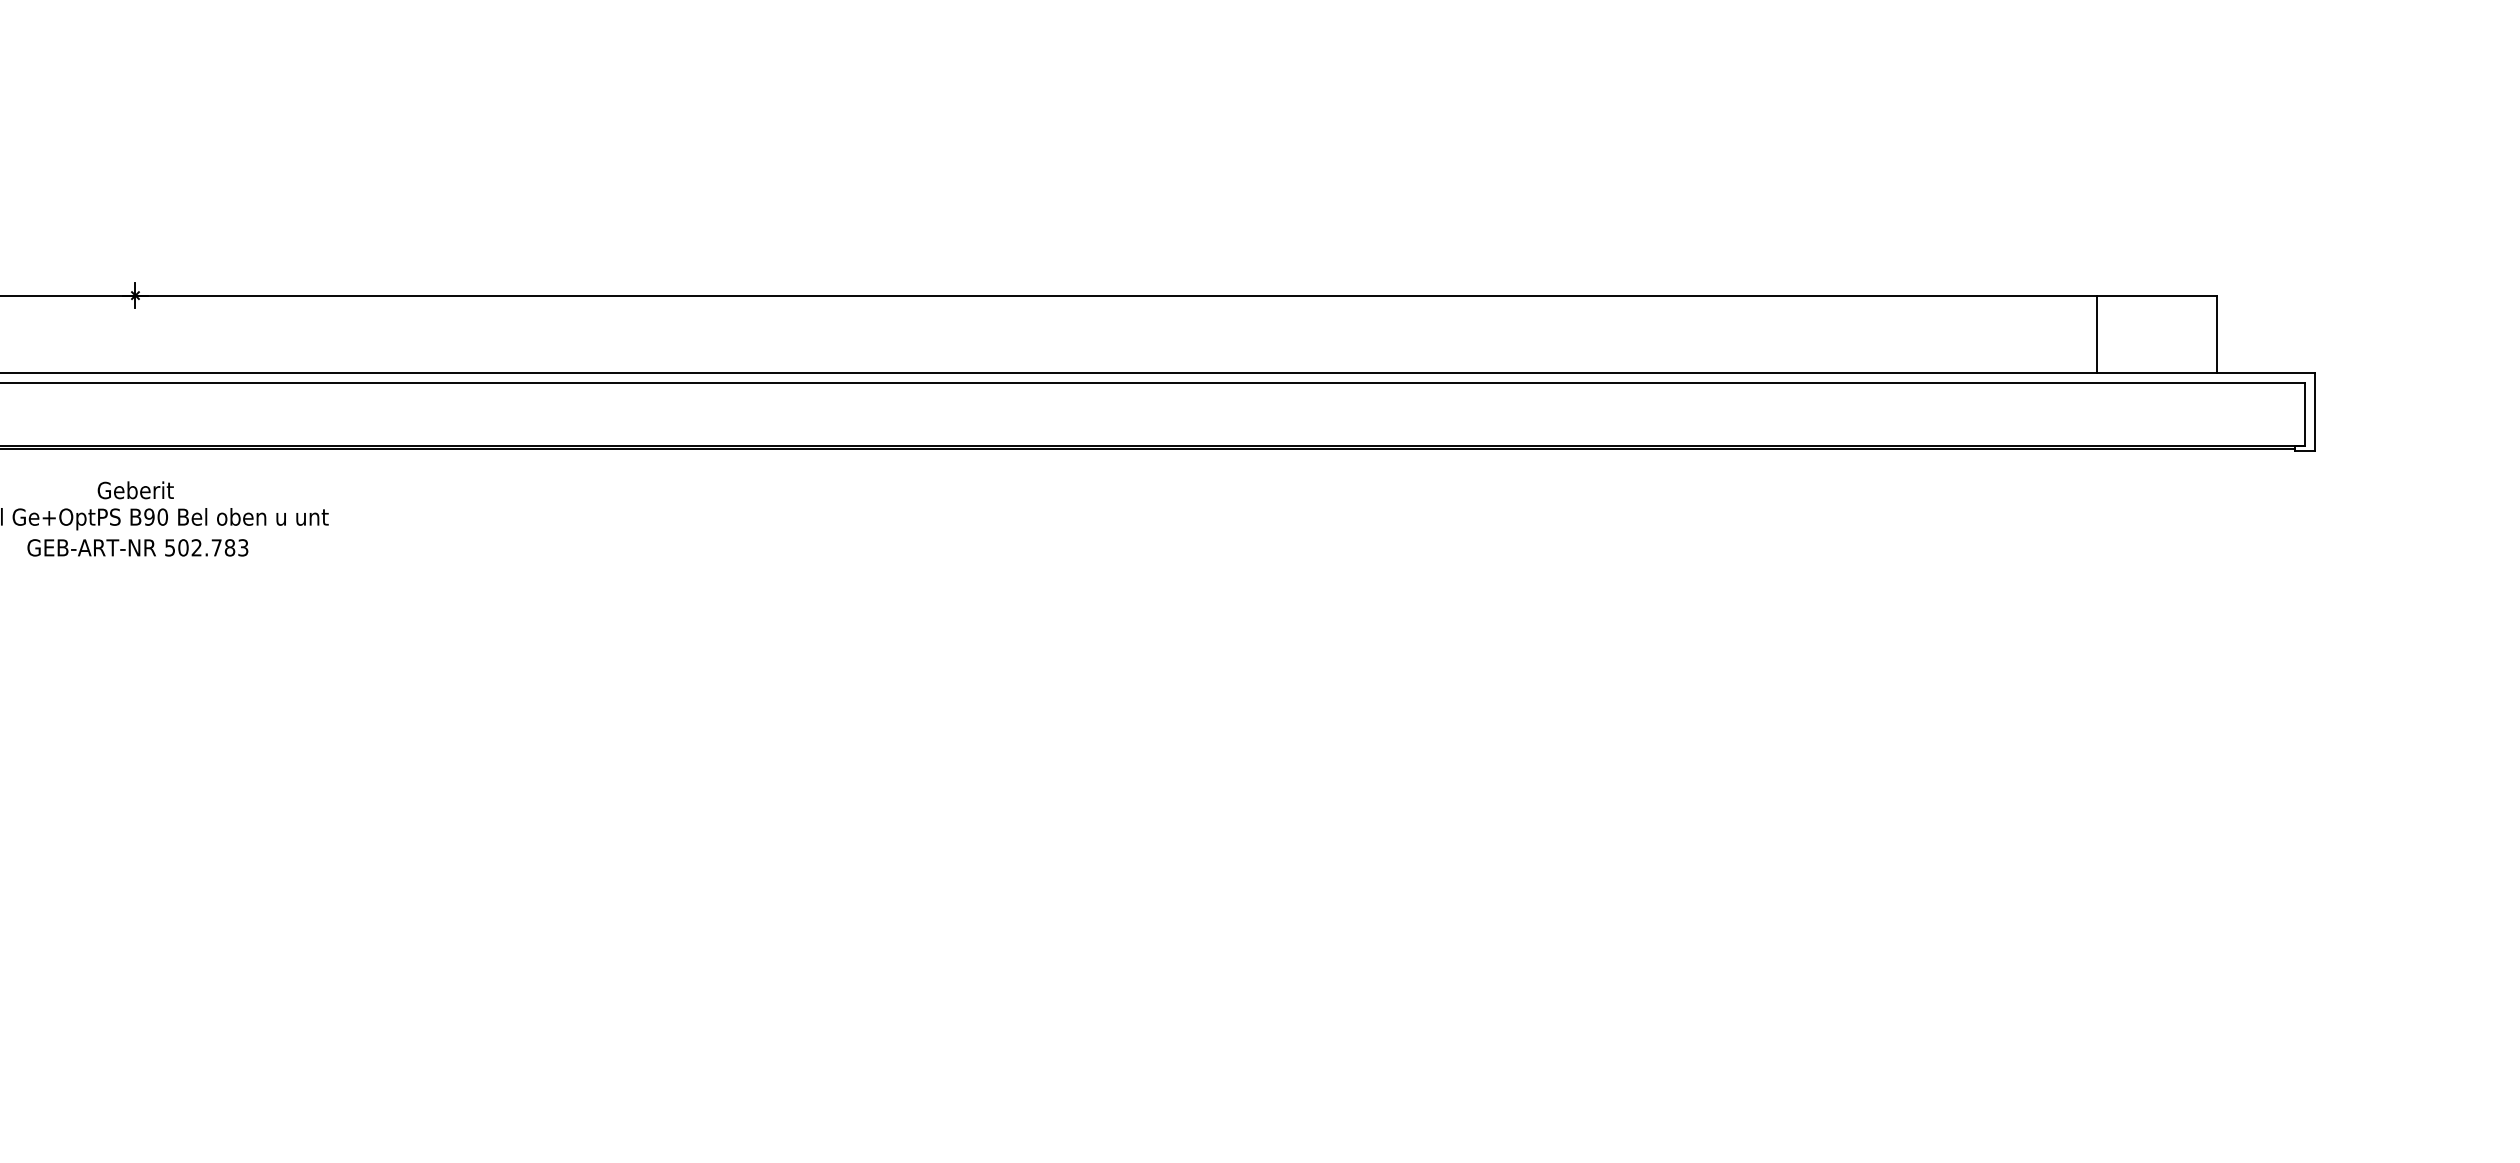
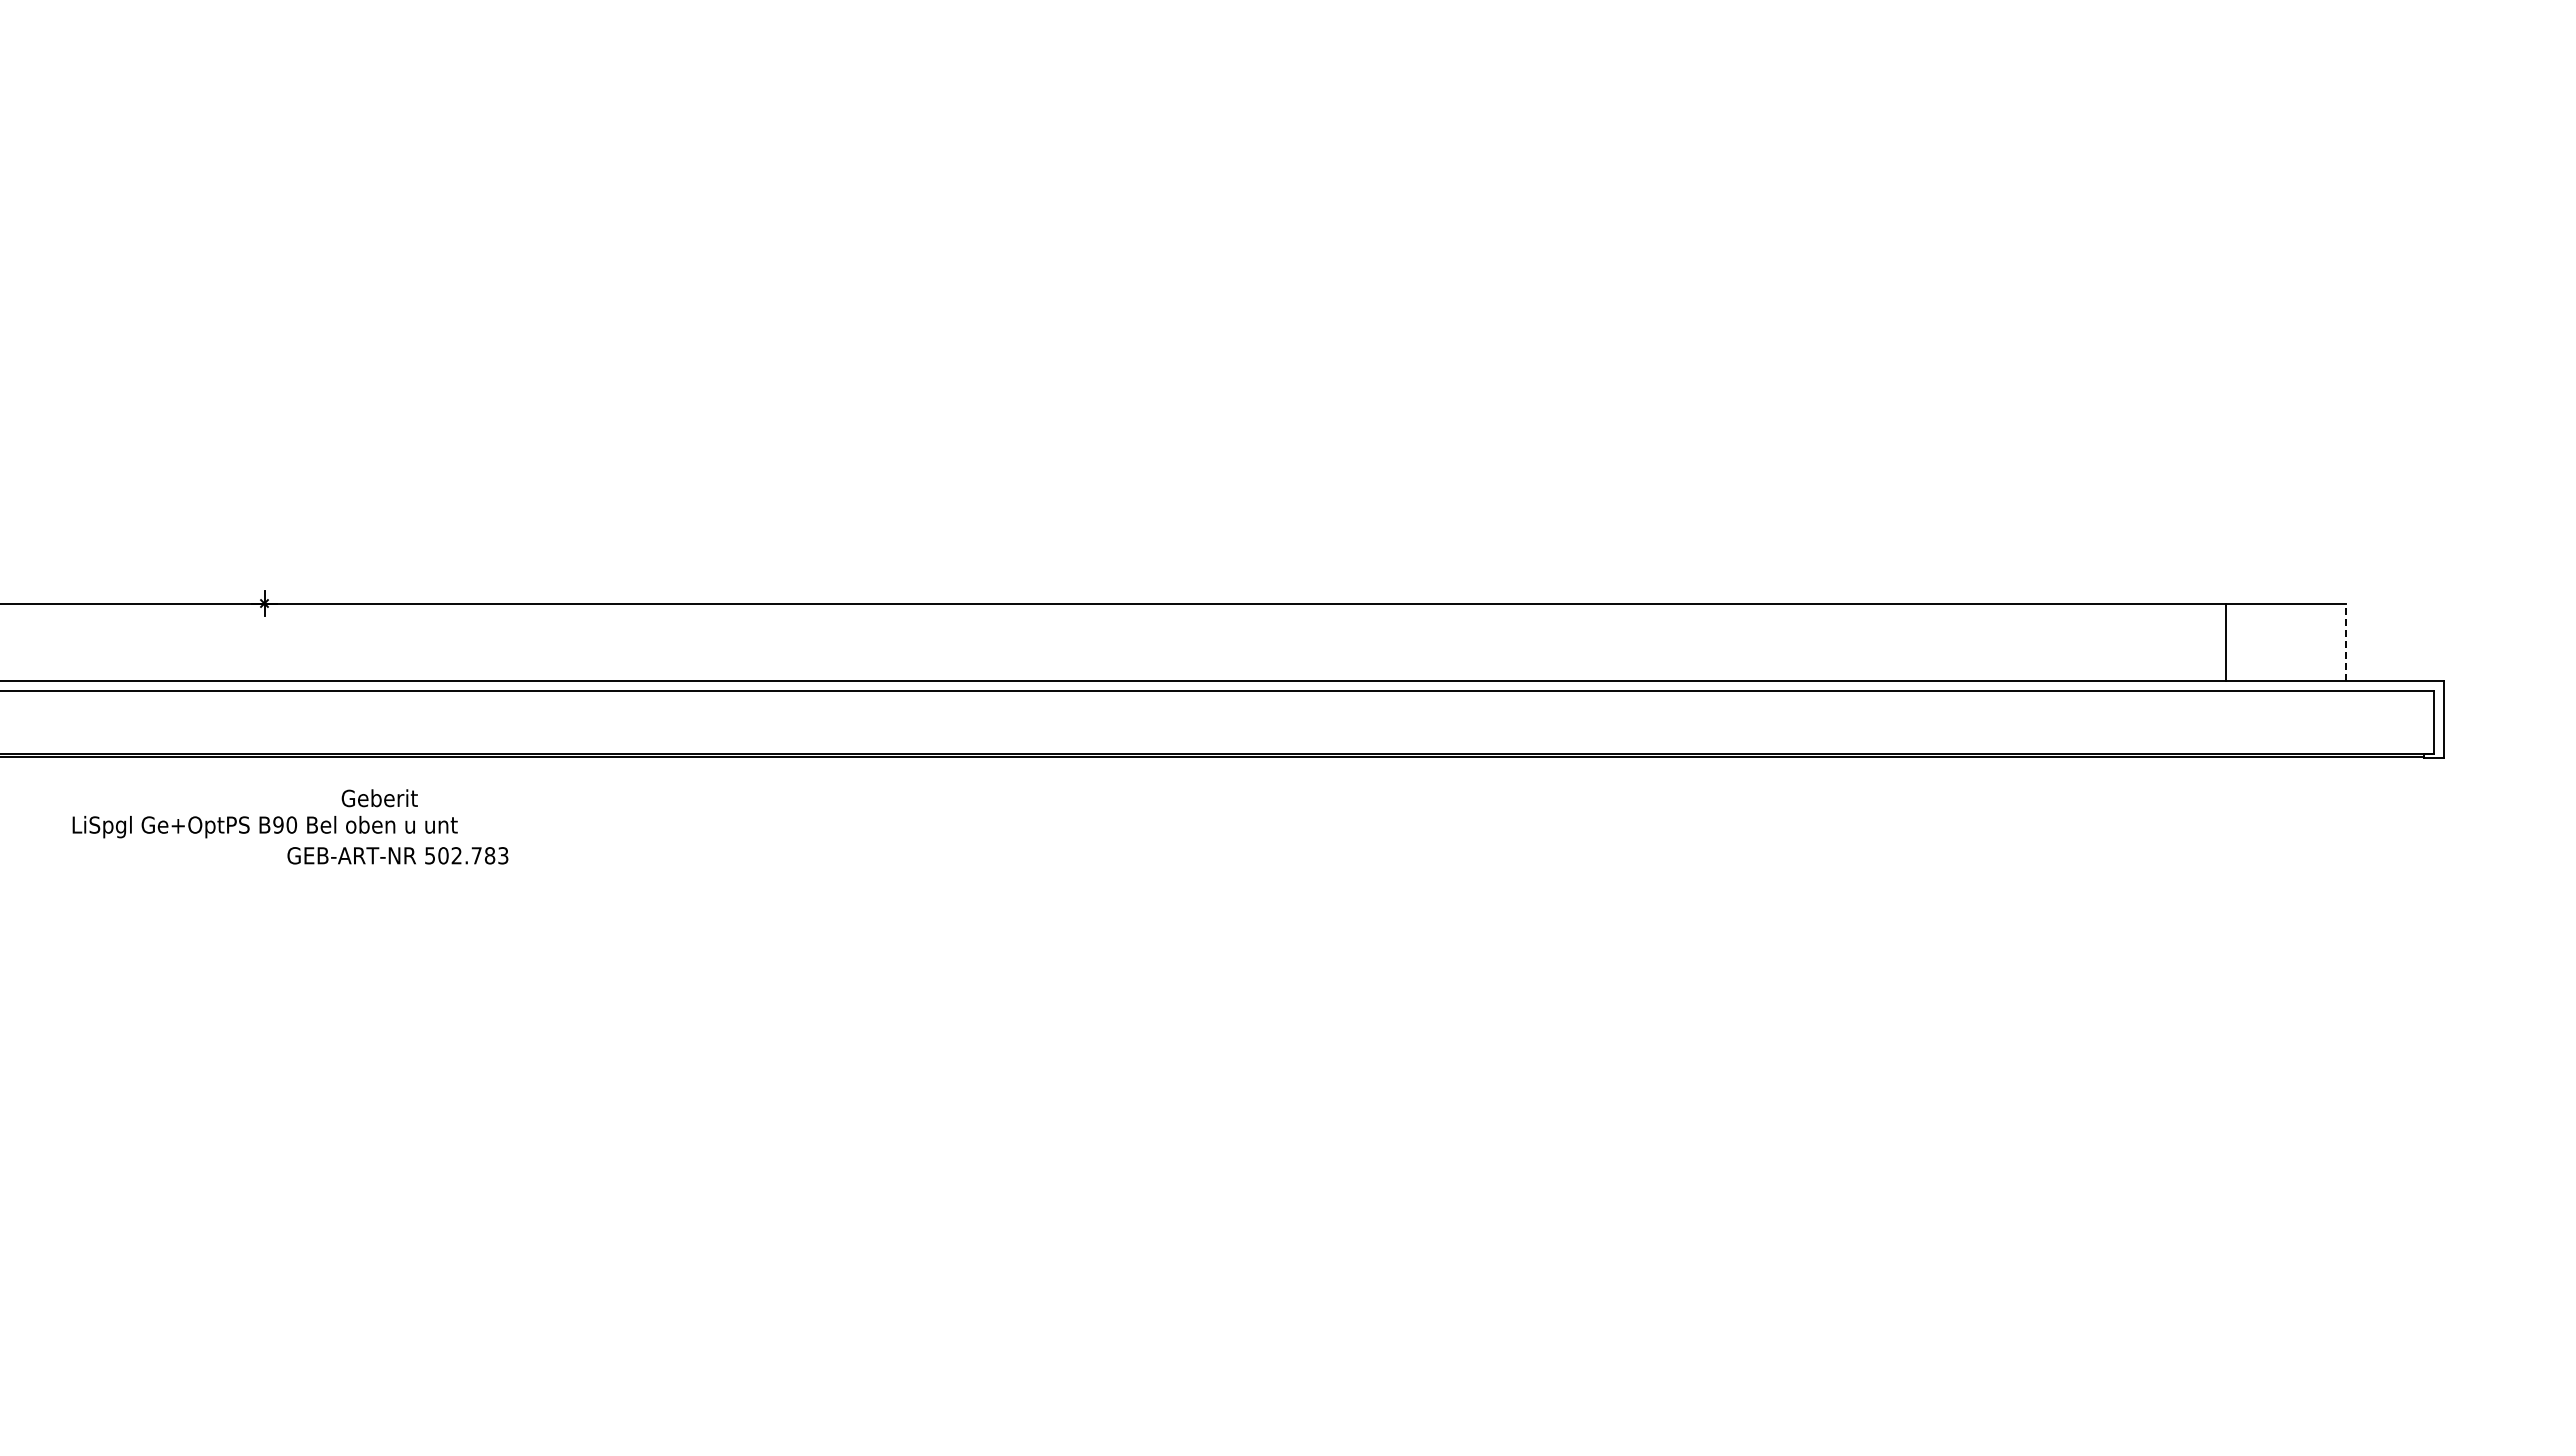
line: (2216, 334) -> (2345, 642), solid -> dashed
text: (135, 490) -> (379, 798), moved
text: (137, 547) -> (397, 855), moved

